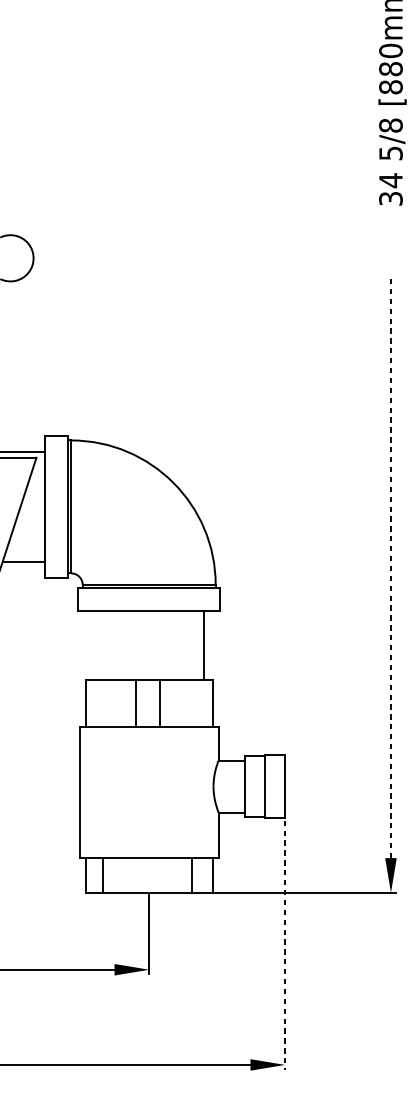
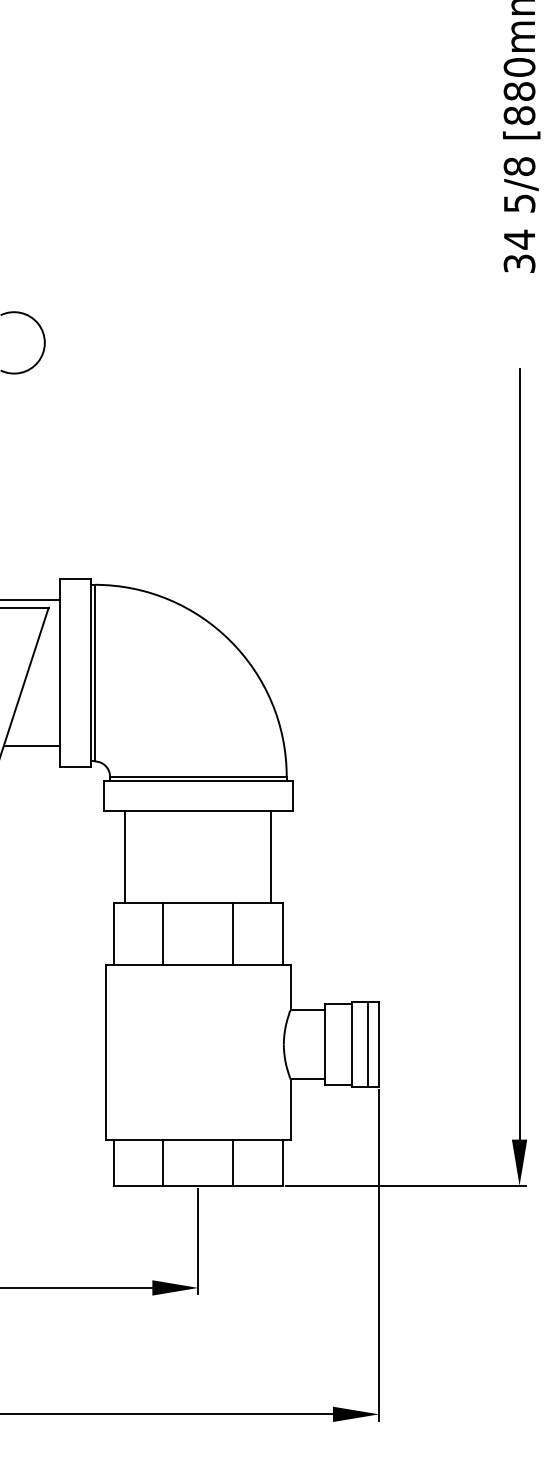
line: (390, 567) -> (519, 753), dashed -> solid
line: (94, 645) -> (125, 857), added
line: (135, 702) -> (163, 933), moved
line: (159, 702) -> (233, 933), moved
line: (276, 786) -> (367, 1044), added
line: (103, 875) -> (163, 1162), moved
line: (192, 875) -> (233, 1162), moved
line: (285, 945) -> (379, 1255), dashed -> solid

